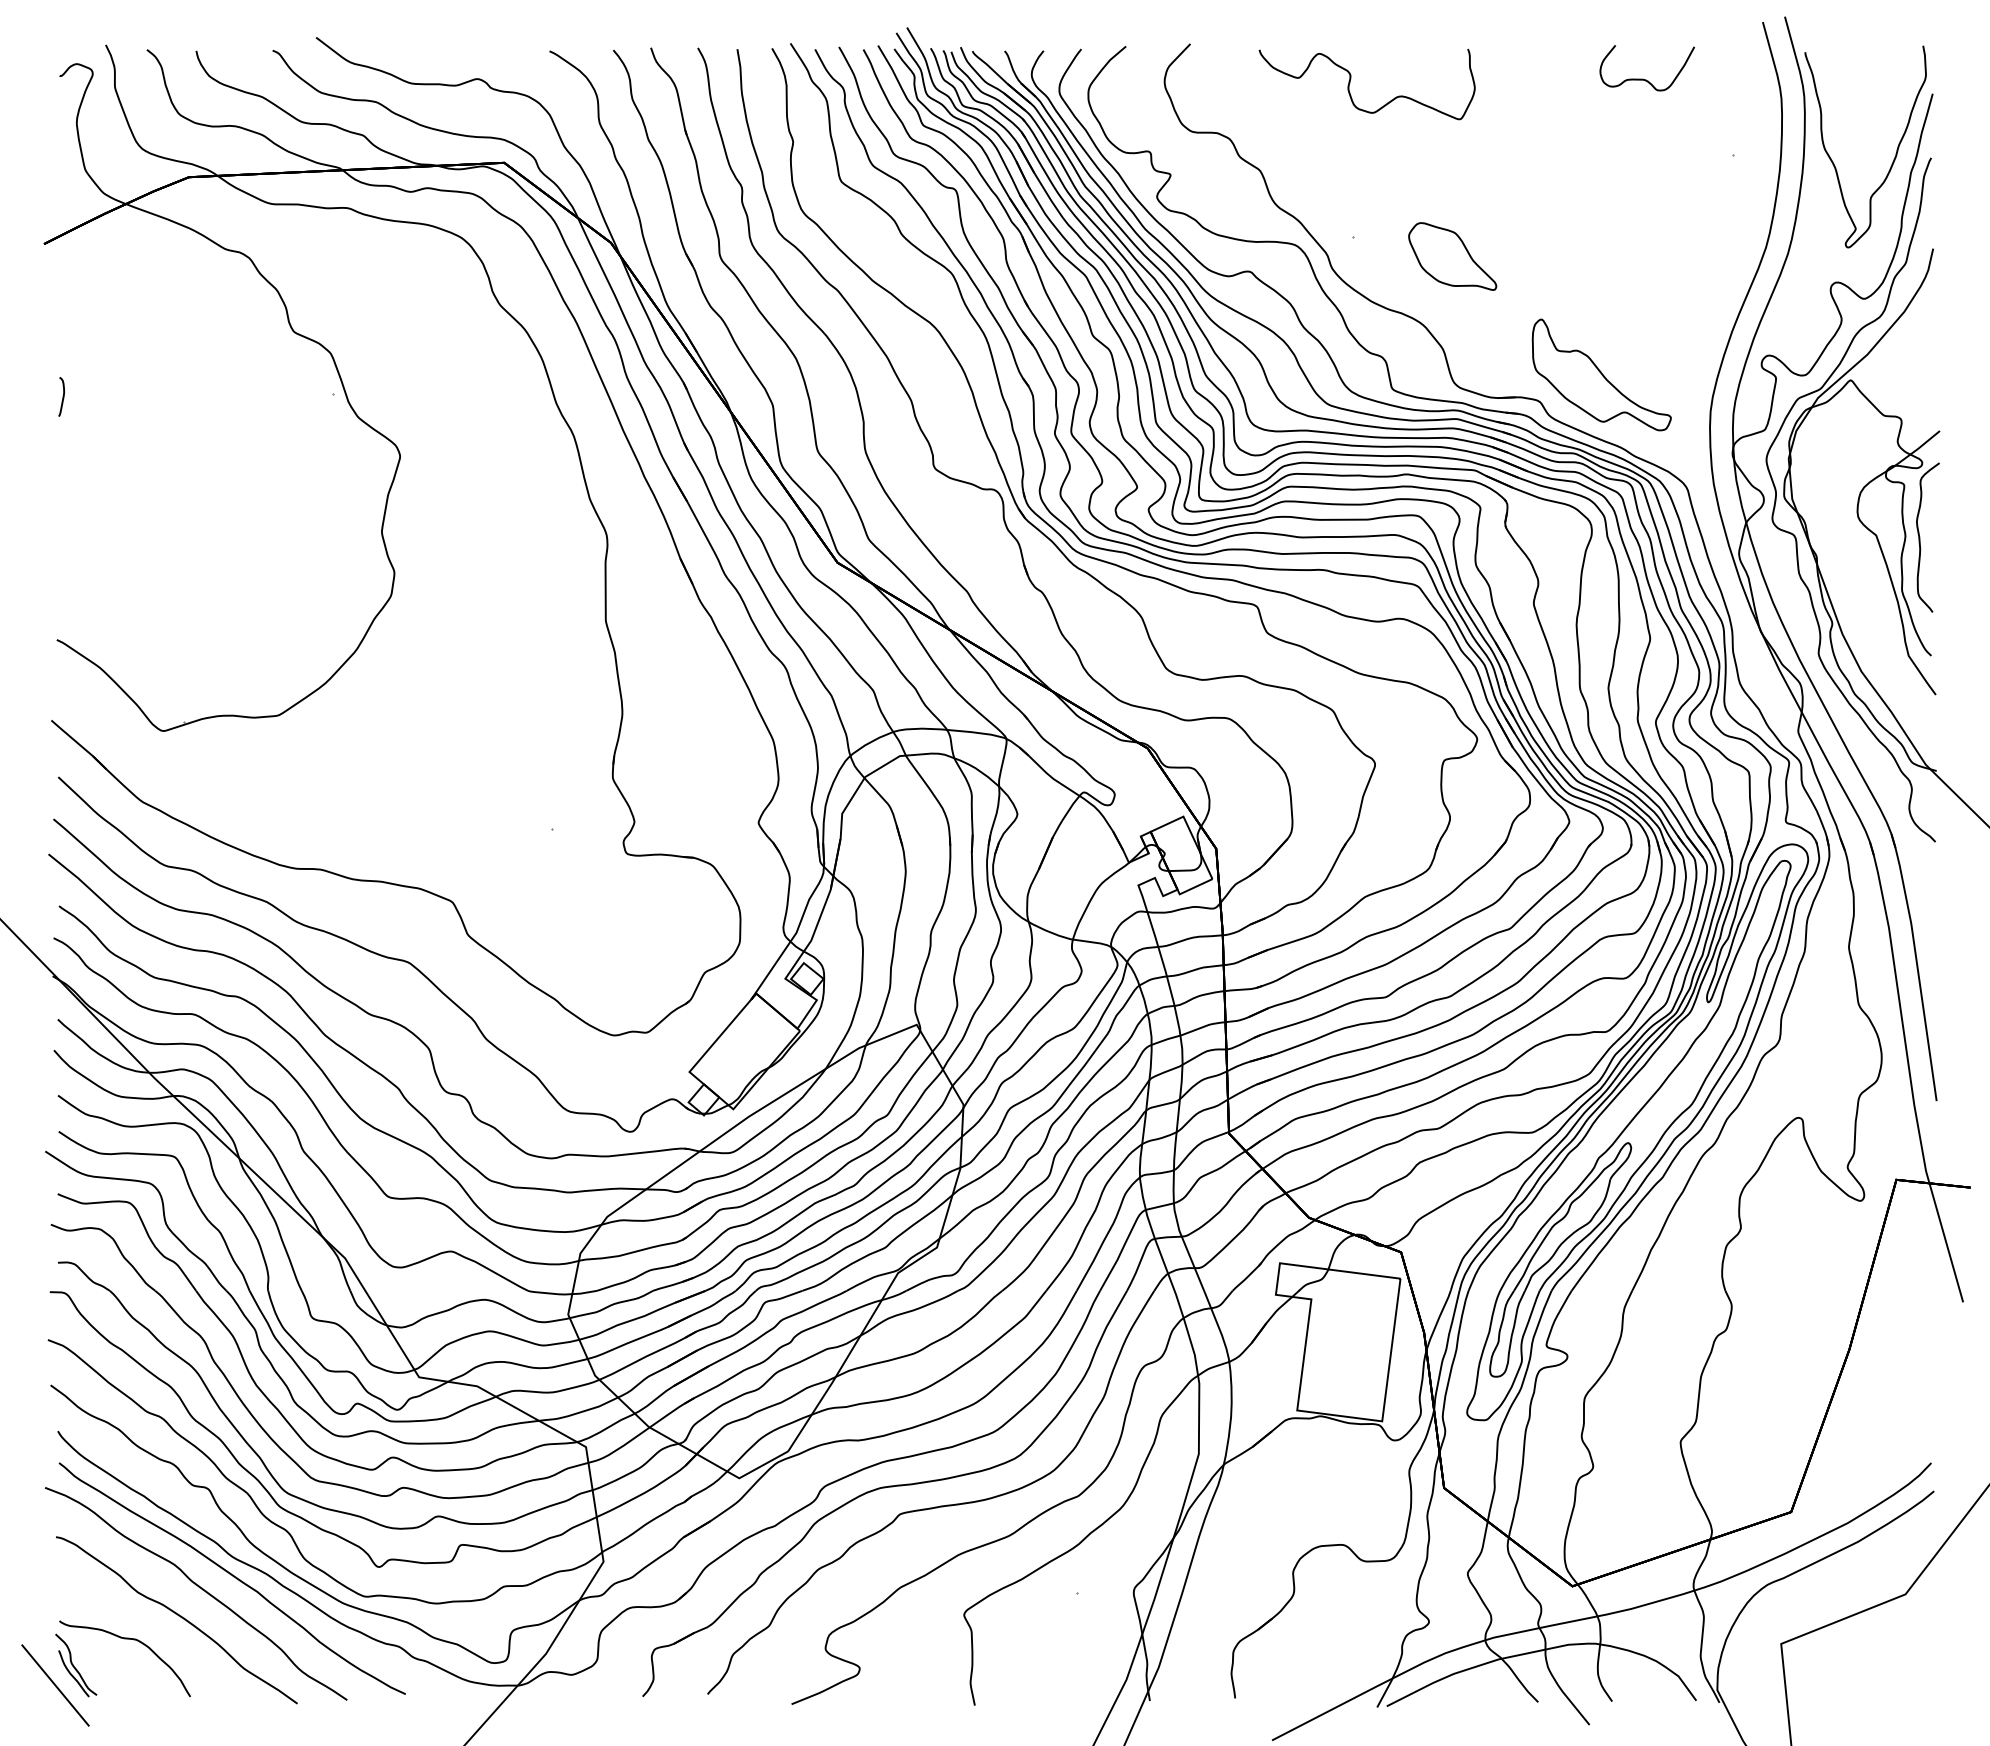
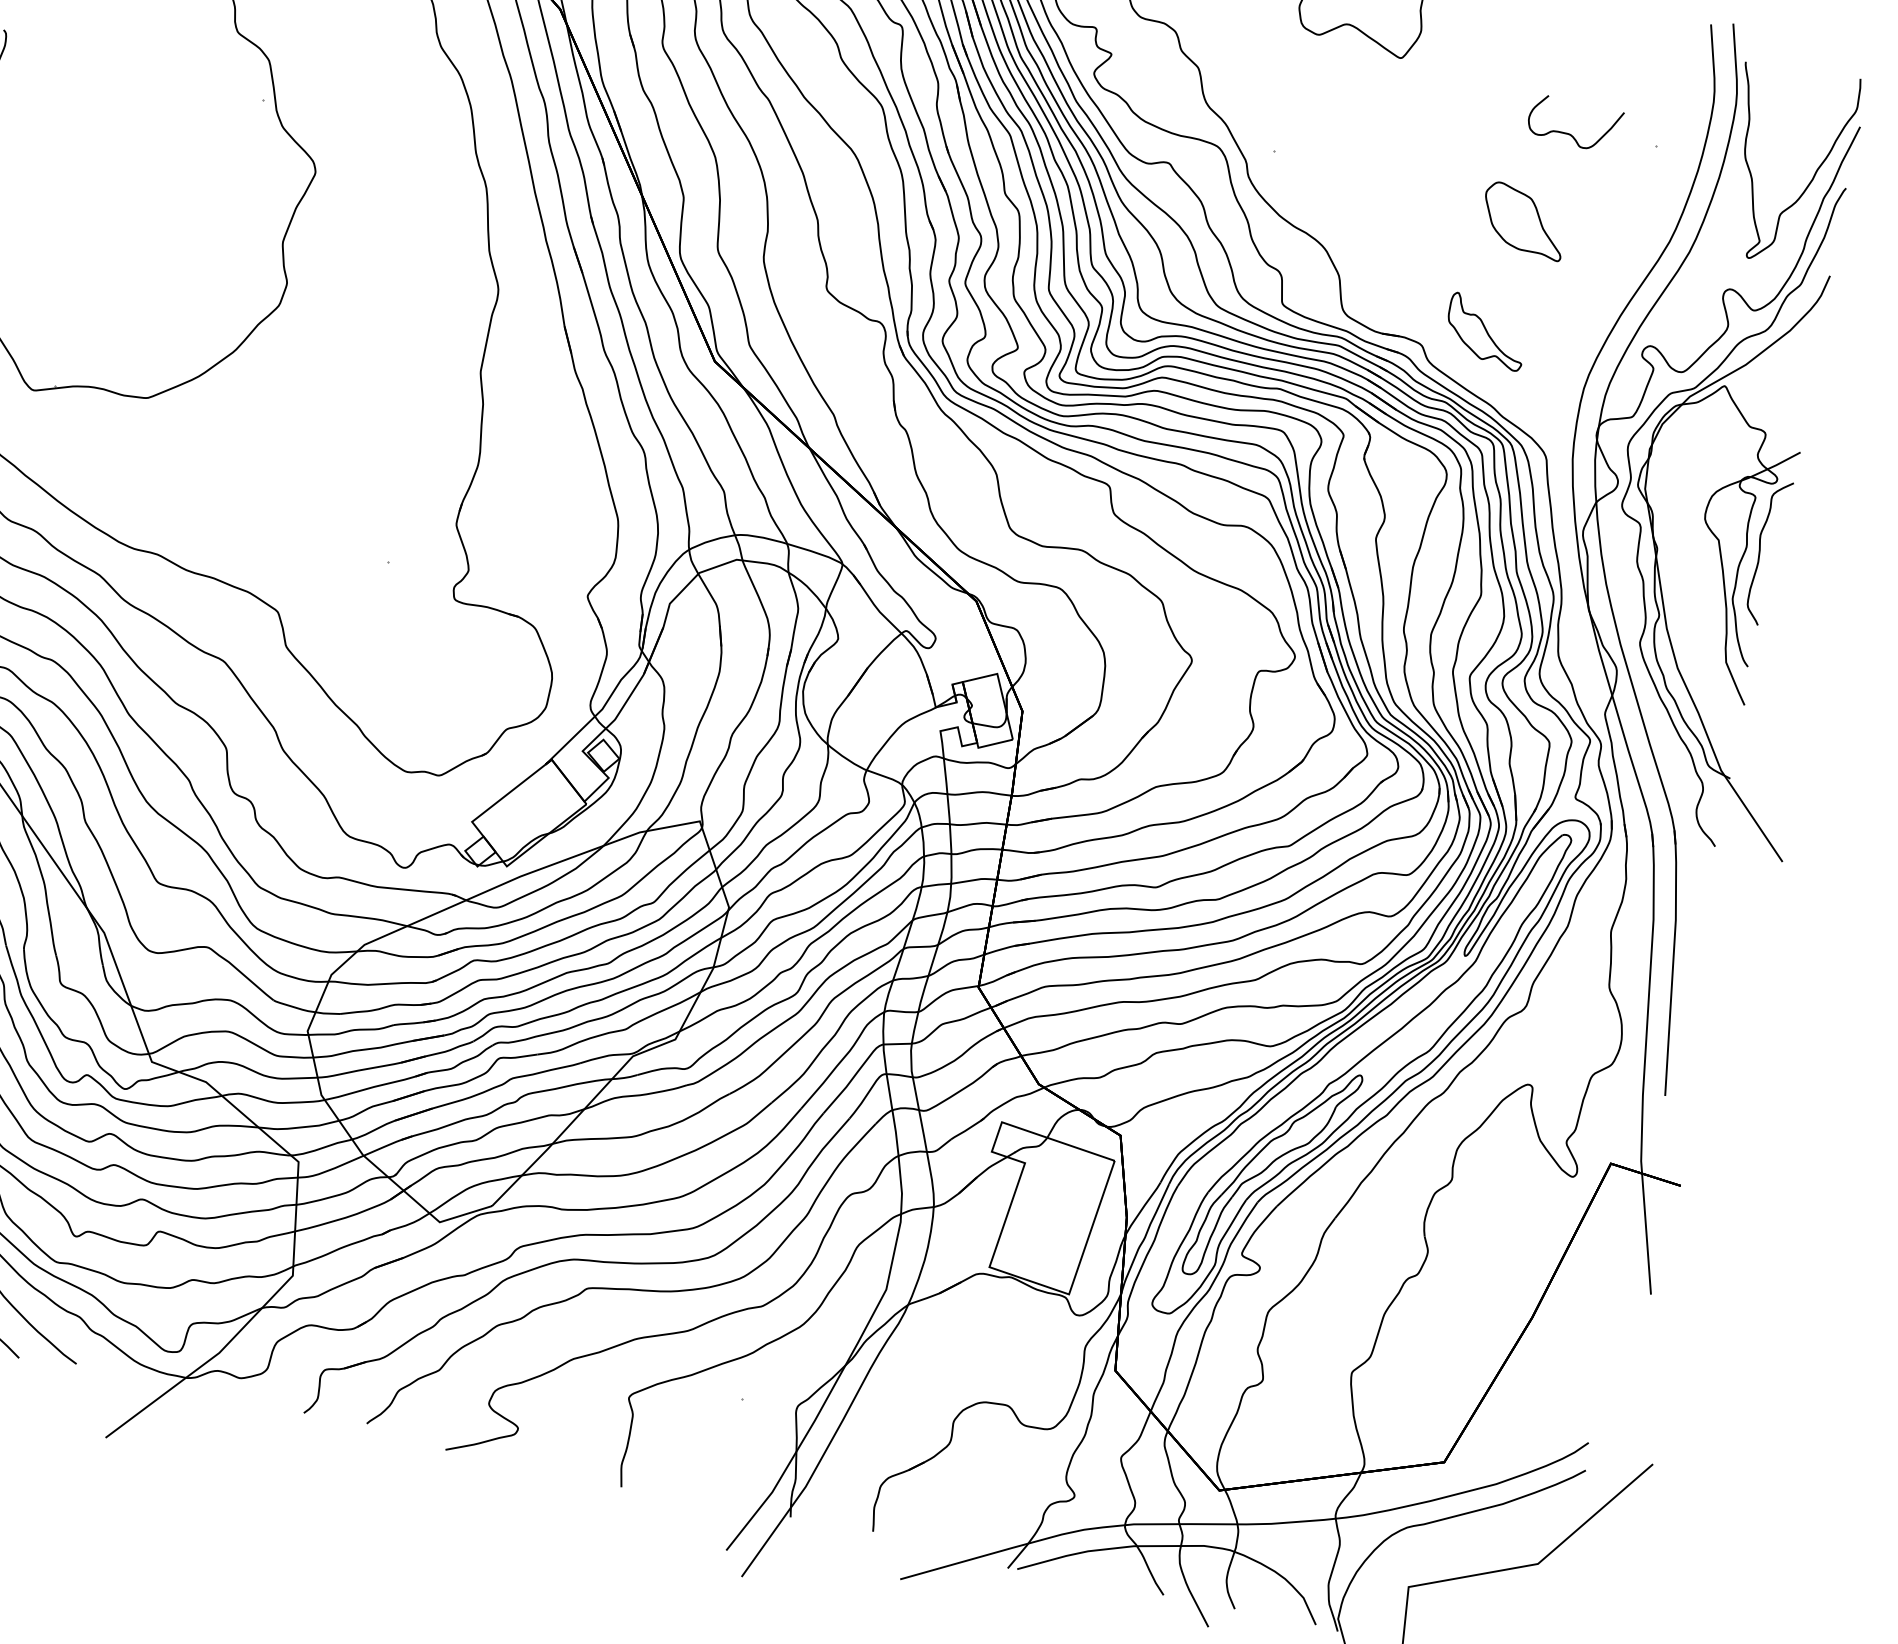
curve: (1643, 78) -> (1569, 132), moved
part: (1452, 256) -> (1524, 220), moved
part: (1601, 374) -> (1486, 331), size x0.6

